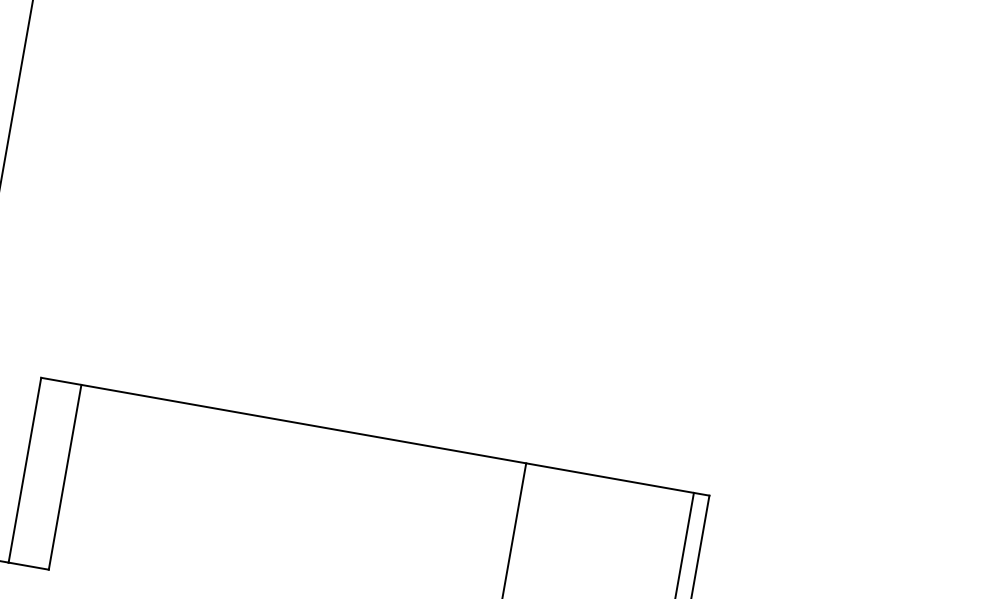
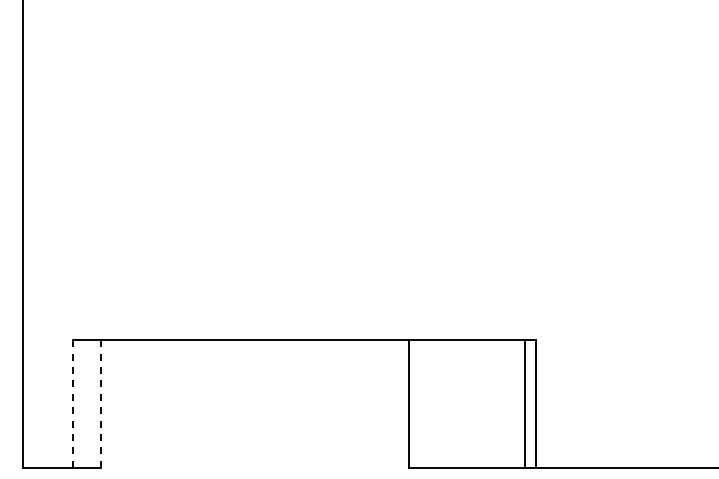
line: (25, 469) -> (73, 403), solid -> dashed
line: (64, 476) -> (100, 403), solid -> dashed

